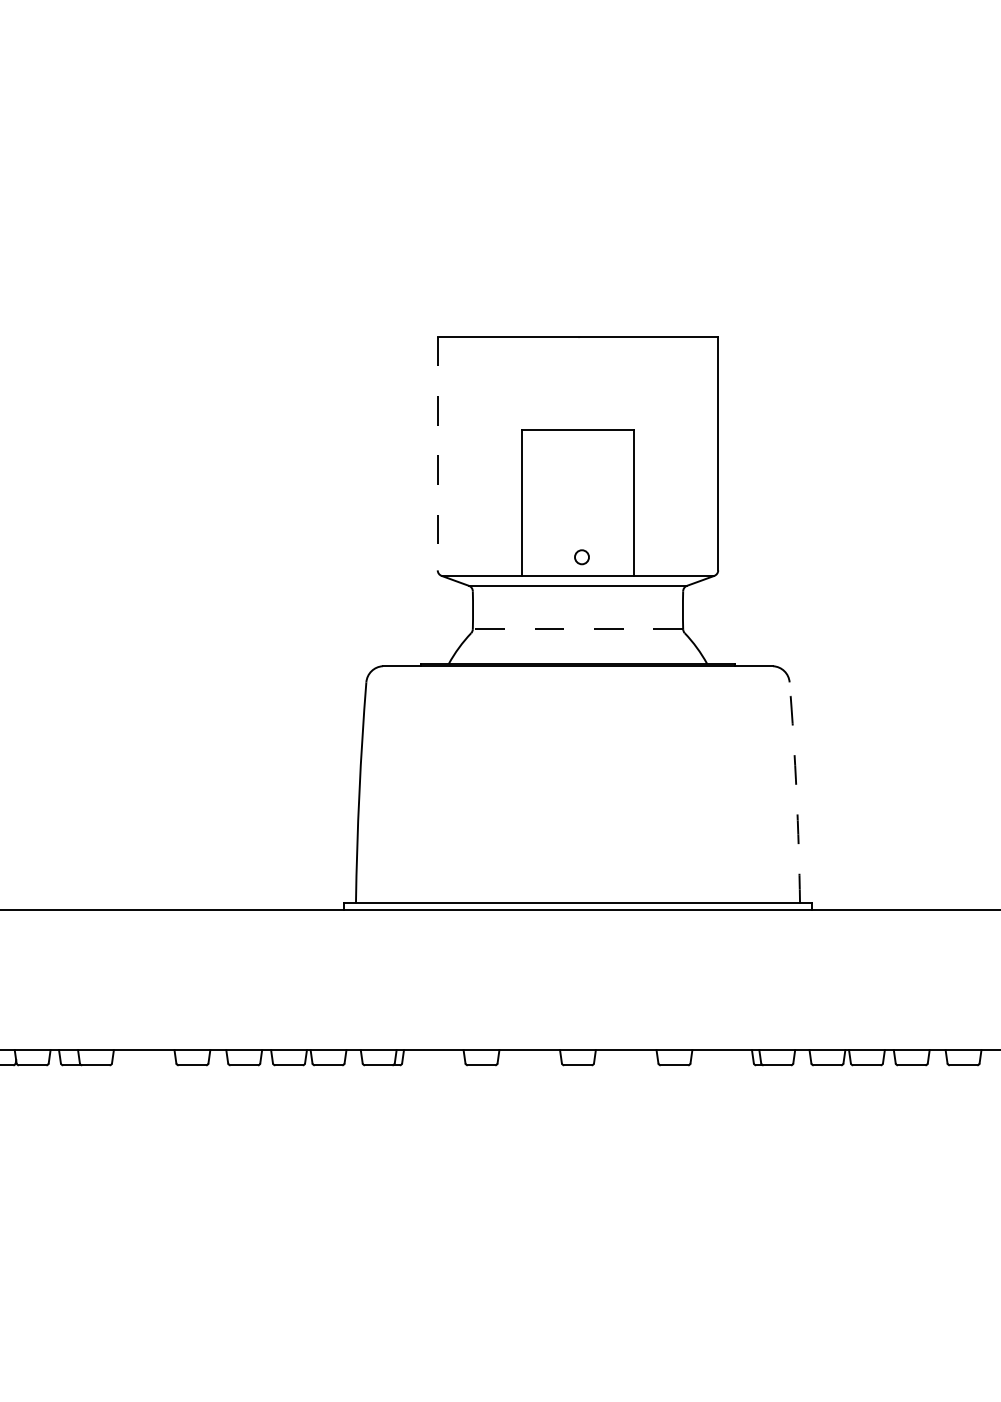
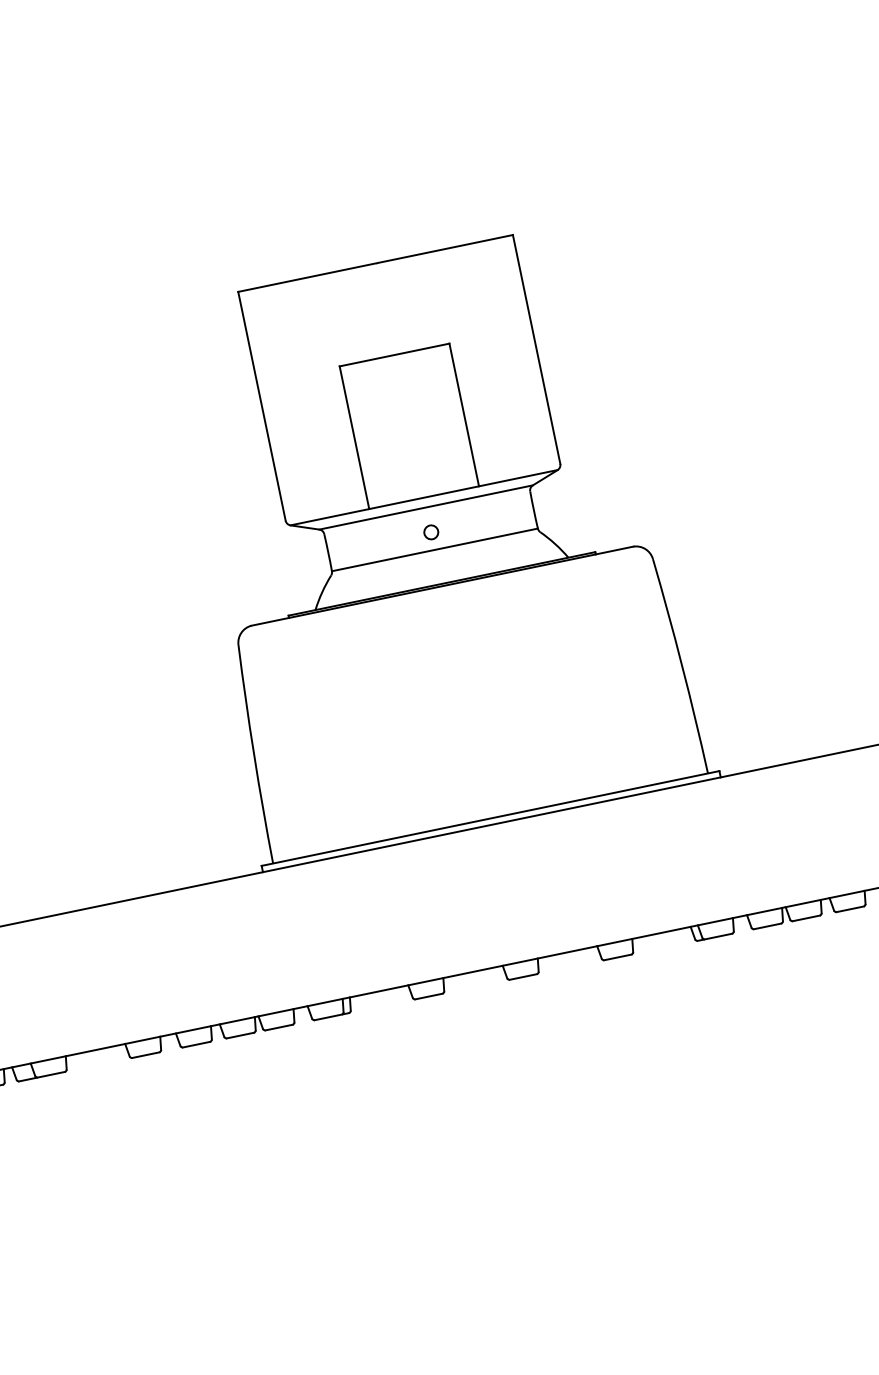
line: (437, 453) -> (261, 406), dashed -> solid
circle: (581, 557) -> (430, 532), moved
line: (577, 629) -> (434, 550), dashed -> solid
arc: (796, 792) -> (682, 665), dashed -> solid

